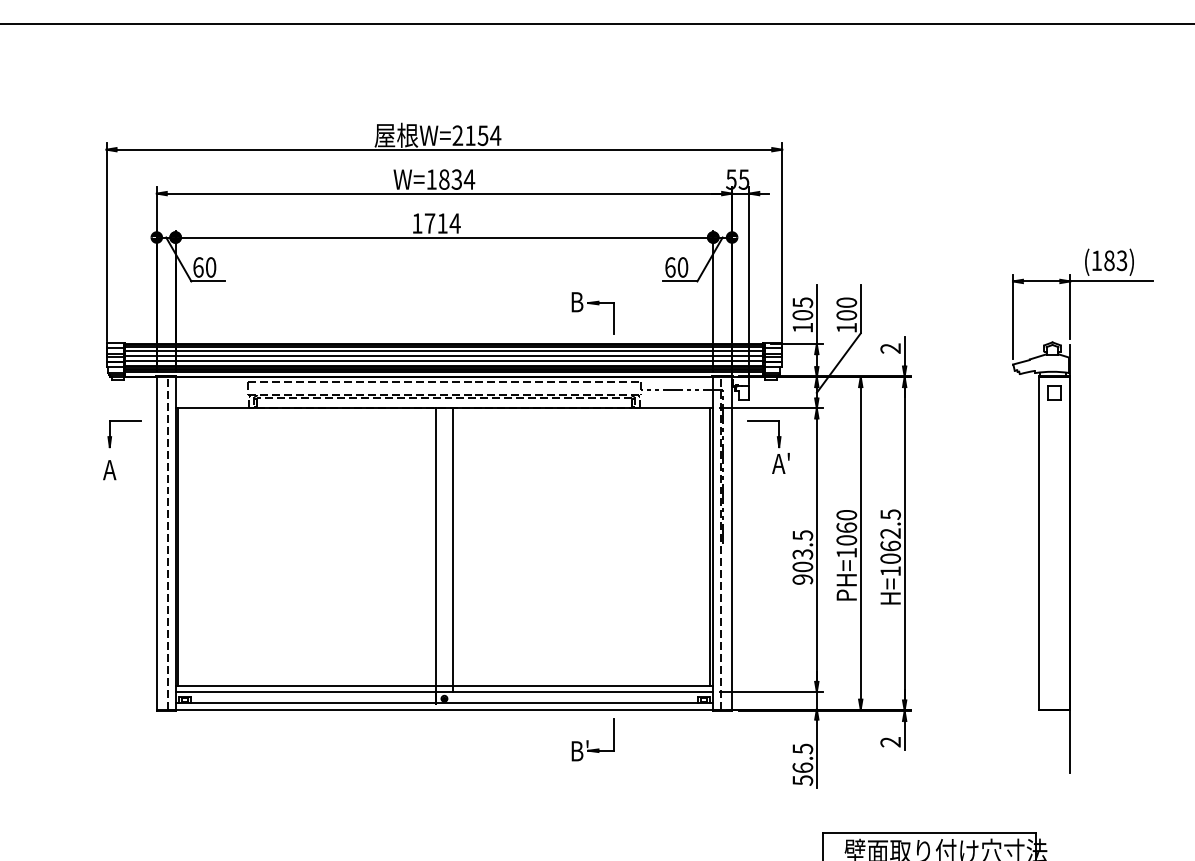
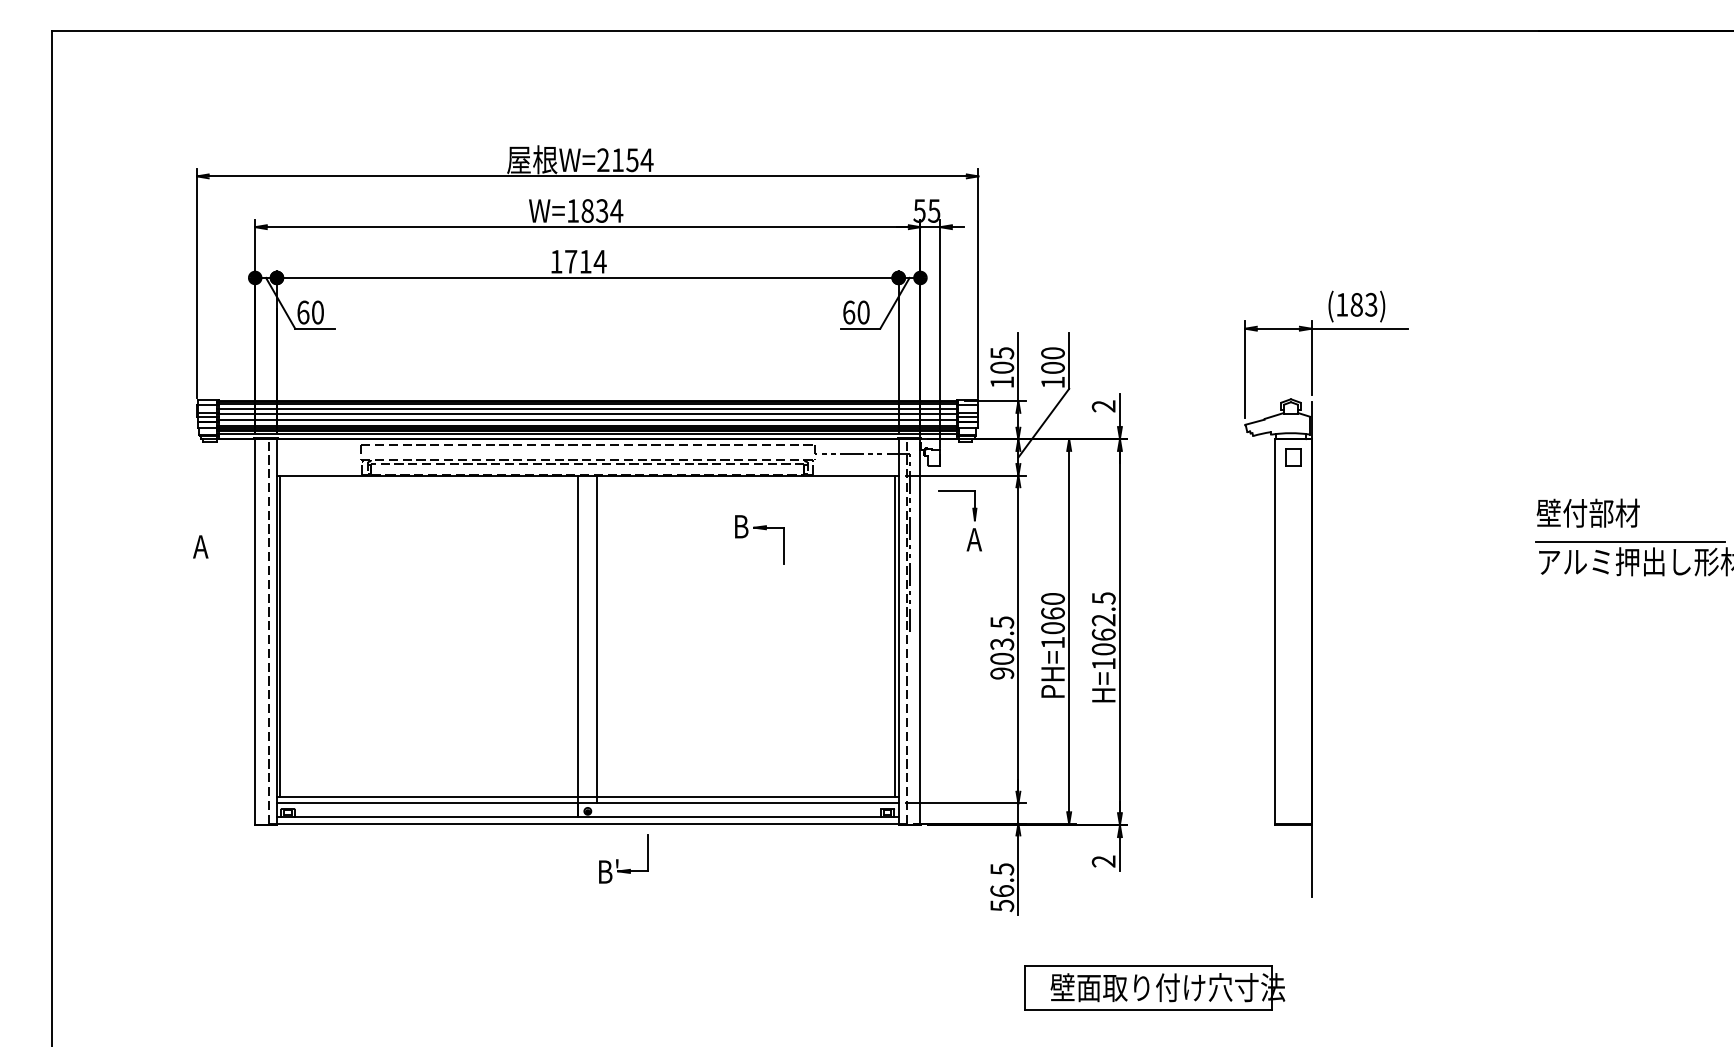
part: (592, 304) -> (759, 529), moved
part: (124, 422) -> (217, 491), removed
text: (788, 456) -> (985, 531), A' -> A
part: (592, 739) -> (623, 858), moved

